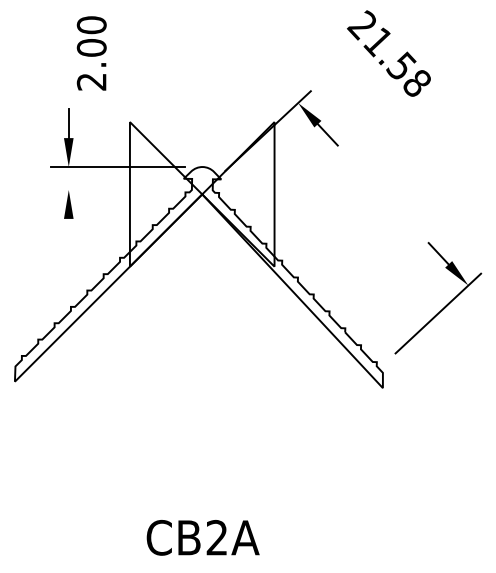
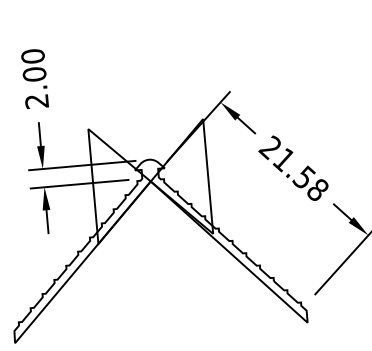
text: (91, 53) -> (34, 78), moved
text: (388, 53) -> (293, 168), moved
line: (112, 190) -> (79, 184), added
line: (68, 232) -> (47, 221), added

